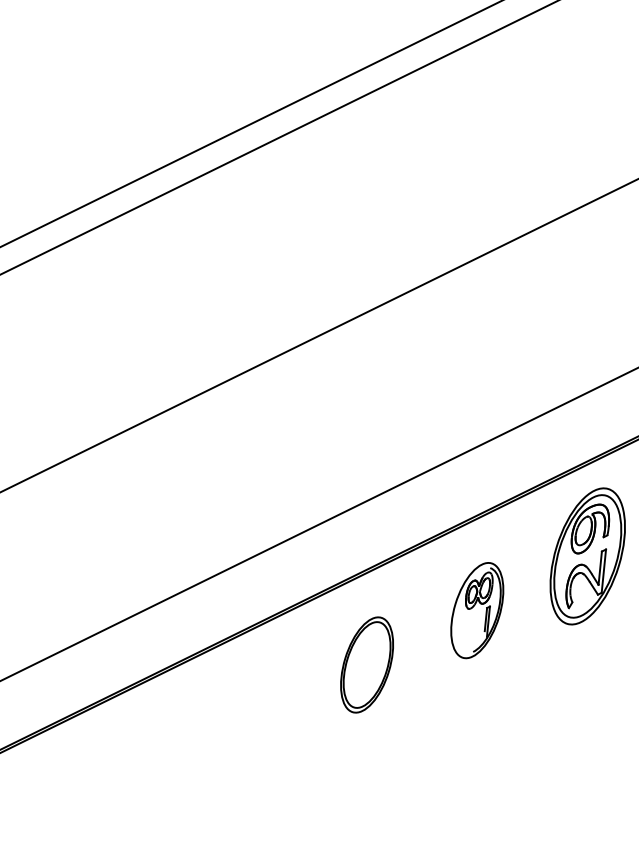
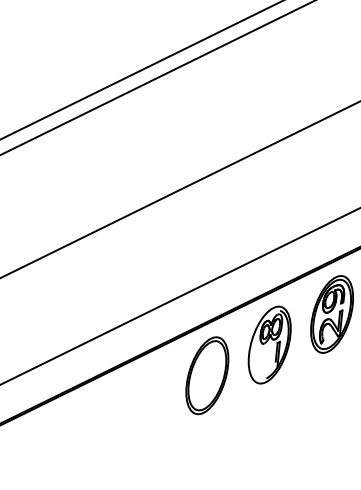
part: (476, 609) -> (269, 344), size x1.43
part: (367, 664) -> (207, 375), size x1.43

